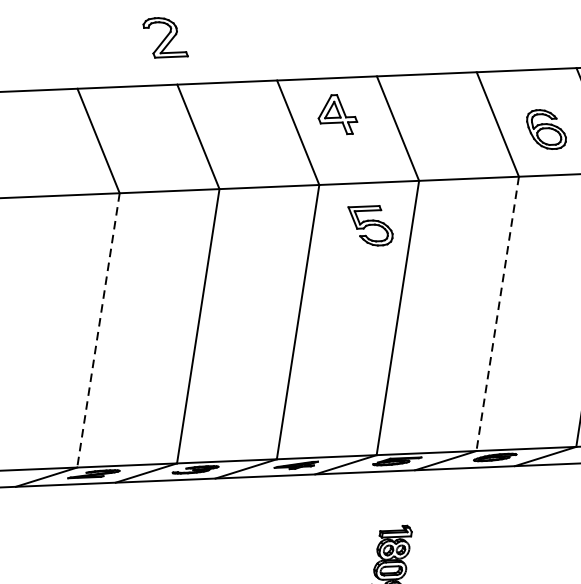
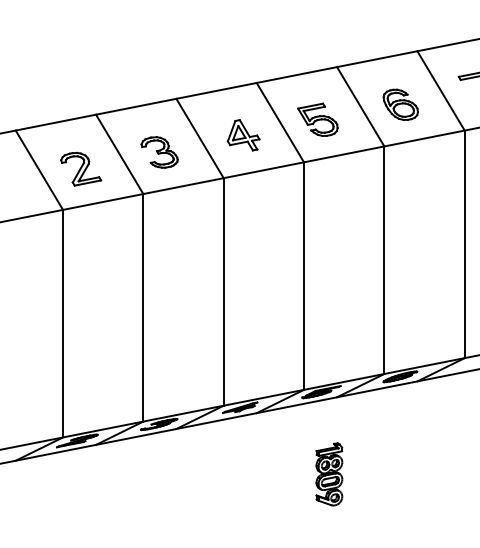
part: (166, 39) -> (81, 169), moved
part: (338, 114) -> (243, 135), moved
part: (246, 142) -> (159, 152), added
part: (369, 224) -> (317, 119), moved
line: (497, 314) -> (384, 260), dashed -> solid
line: (99, 330) -> (63, 323), dashed -> solid

